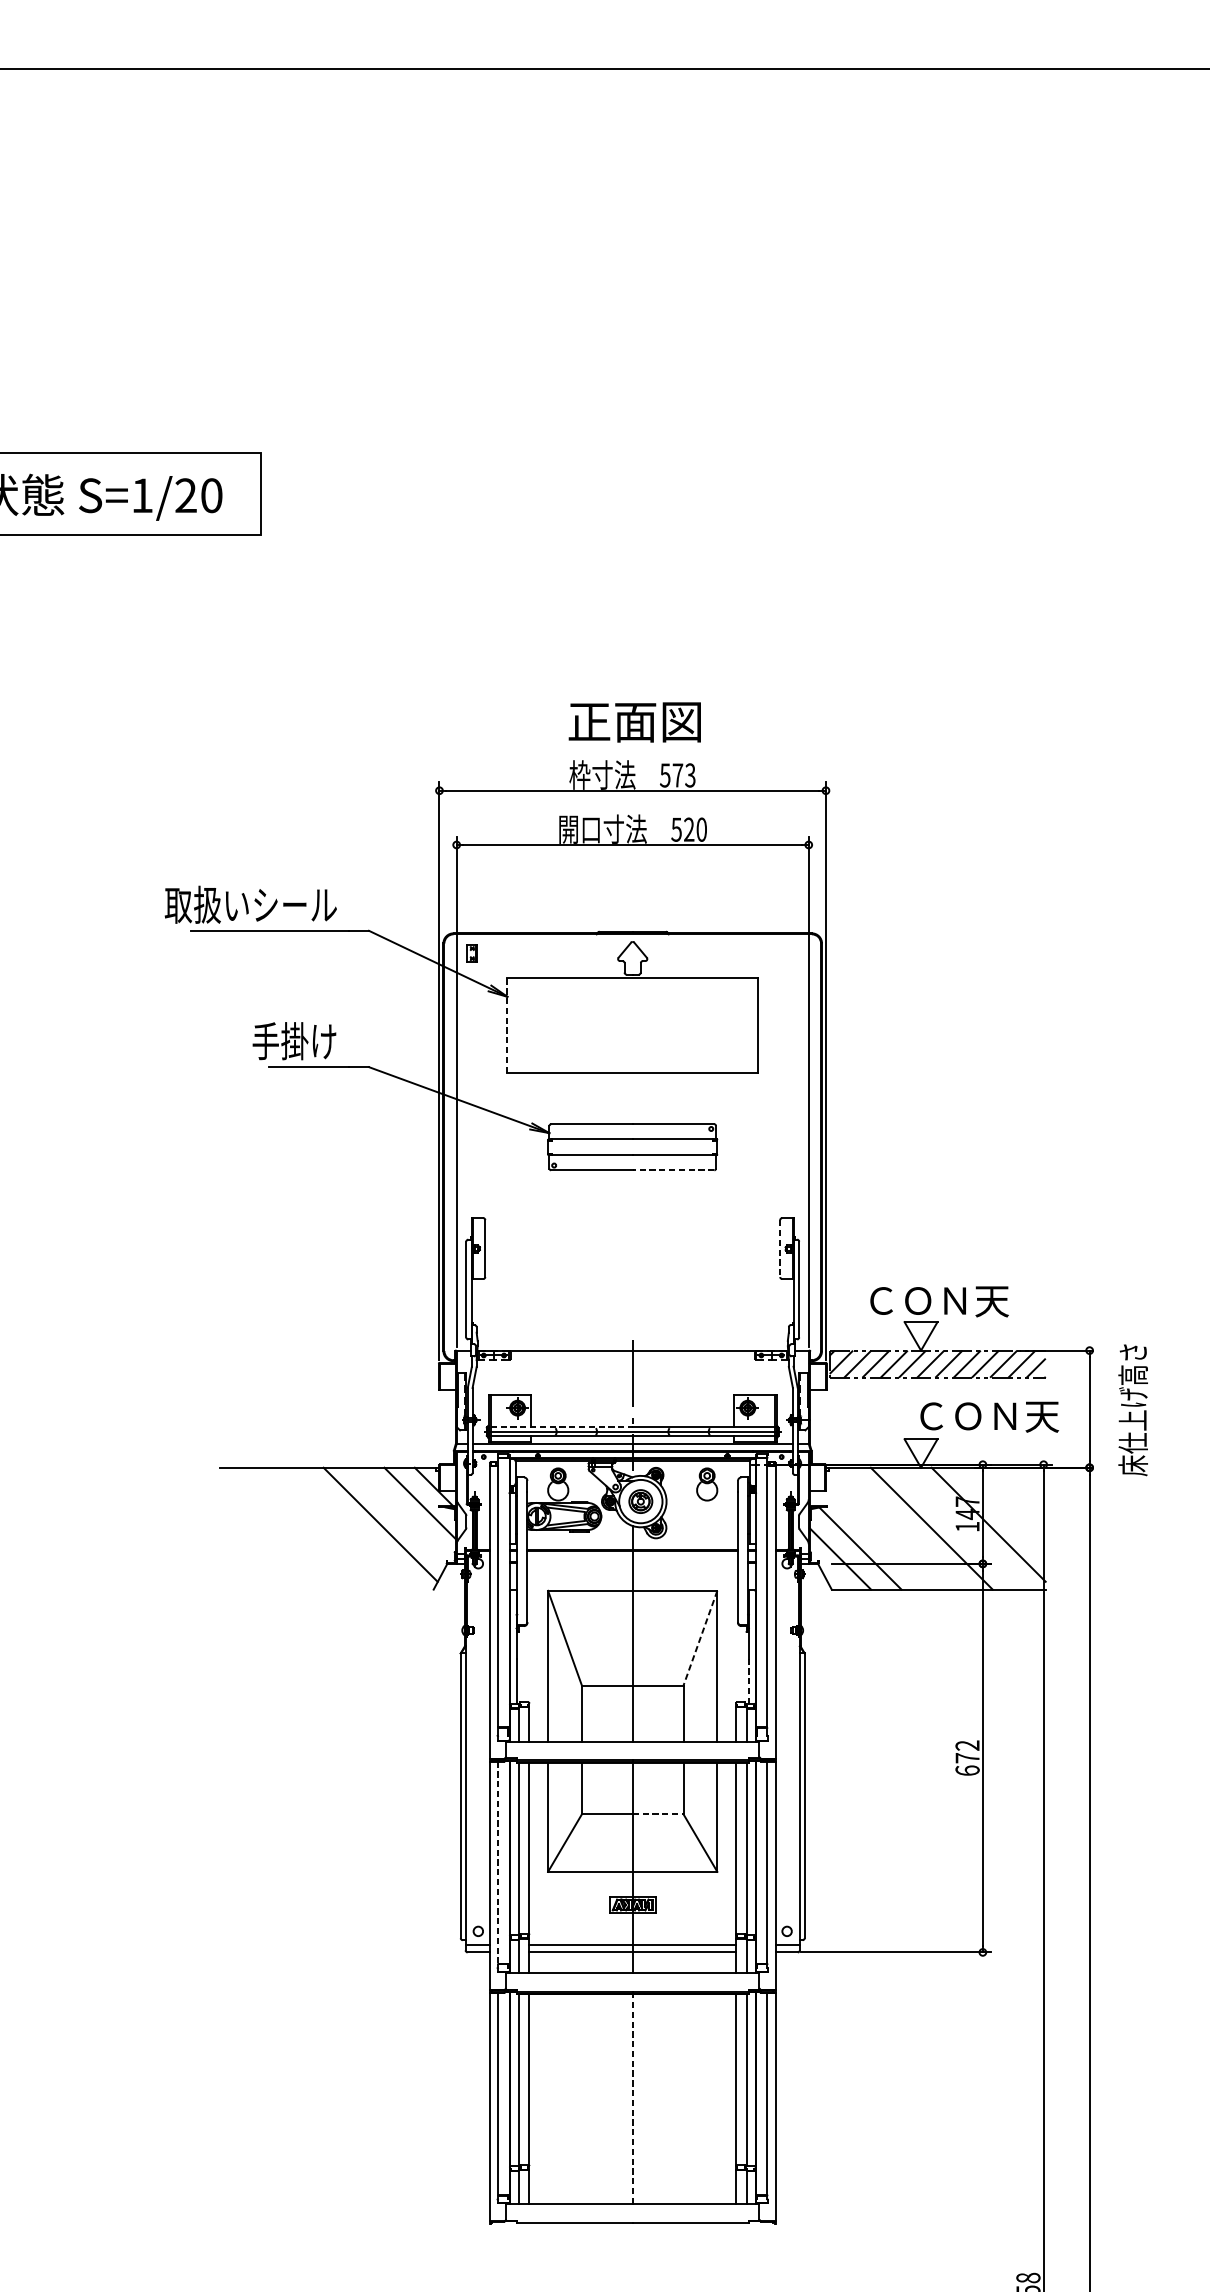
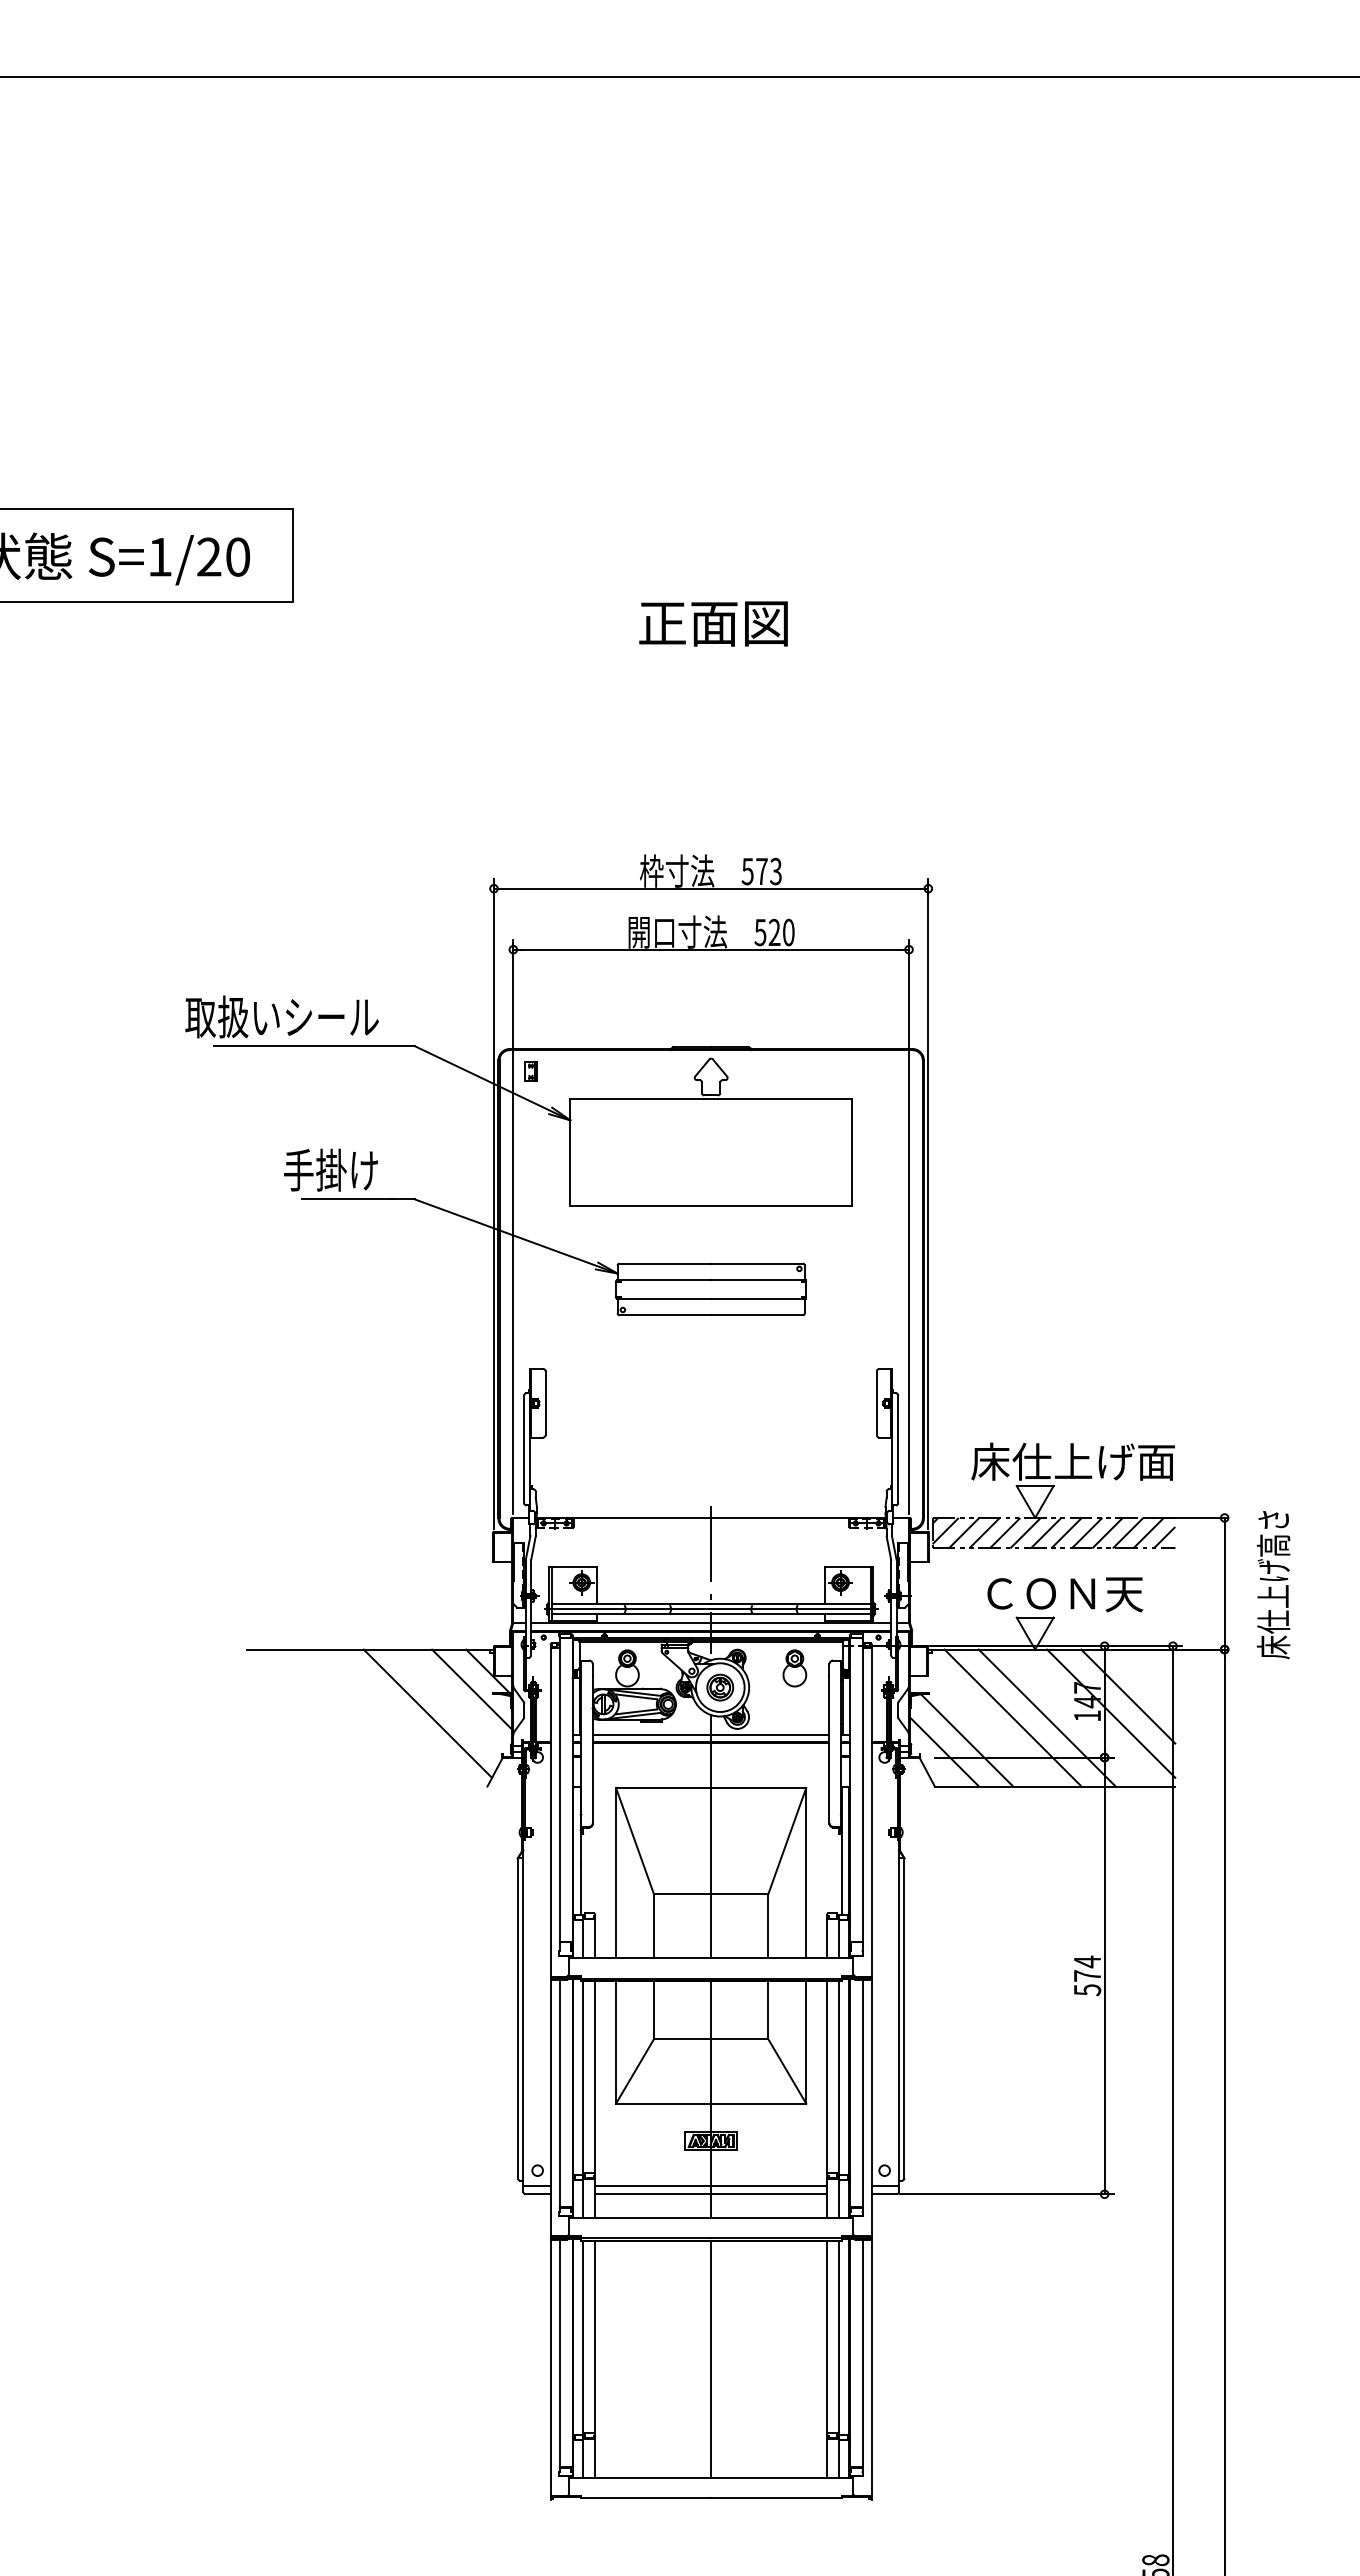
text: (634, 722) -> (713, 623), moved
line: (507, 1024) -> (570, 1151), dashed -> solid
line: (673, 1170) -> (757, 1315), dashed -> solid
line: (779, 1248) -> (876, 1403), dashed -> solid
text: (954, 1300) -> (1072, 1461), ＣＯＮ天 -> 床仕上げ面
text: (989, 1416) -> (1065, 1594), moved
line: (561, 1427) -> (631, 1604), dashed -> solid
line: (1004, 1509) -> (1128, 1696), added
line: (900, 1528) -> (1012, 1717), added
line: (632, 1543) -> (710, 1734), added
line: (700, 1638) -> (787, 1841), dashed -> solid
line: (748, 1681) -> (841, 1889), dashed -> solid
text: (967, 1757) -> (1087, 1975), 672 -> 574
line: (657, 1814) -> (739, 2039), dashed -> solid
line: (497, 1862) -> (559, 2093), dashed -> solid
line: (633, 2099) -> (711, 2359), dashed -> solid

